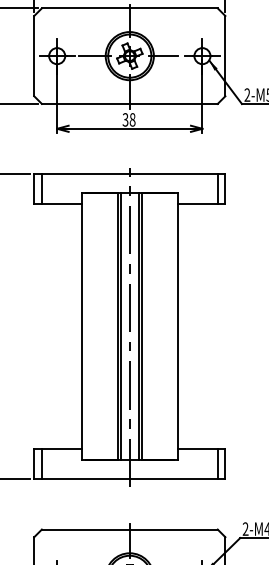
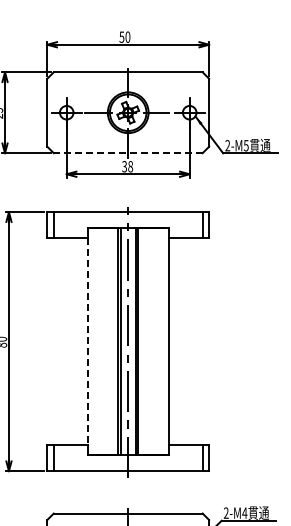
line: (128, 104) -> (127, 153), solid -> dashed
line: (81, 326) -> (87, 341), solid -> dashed

